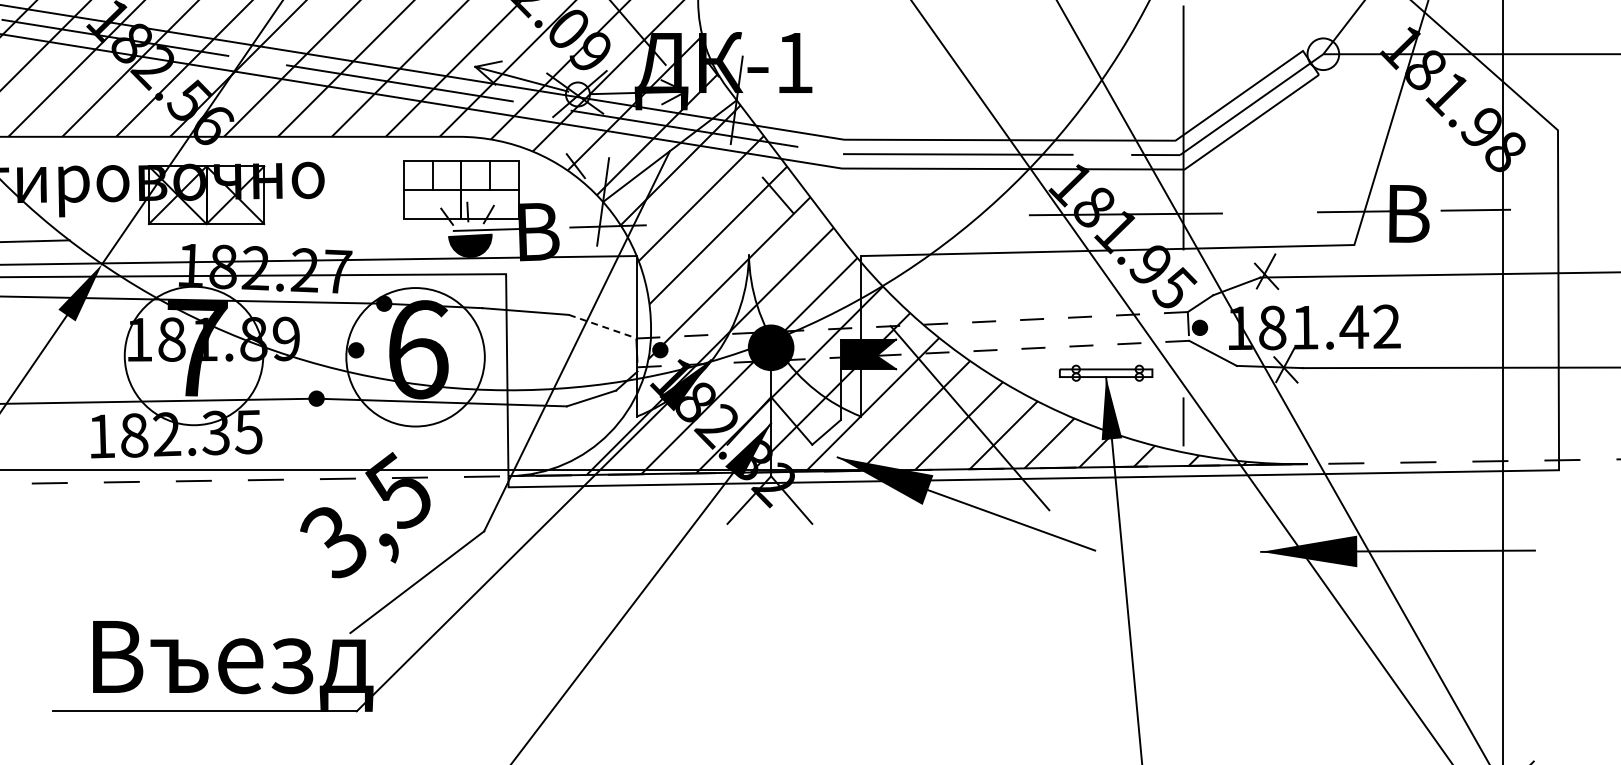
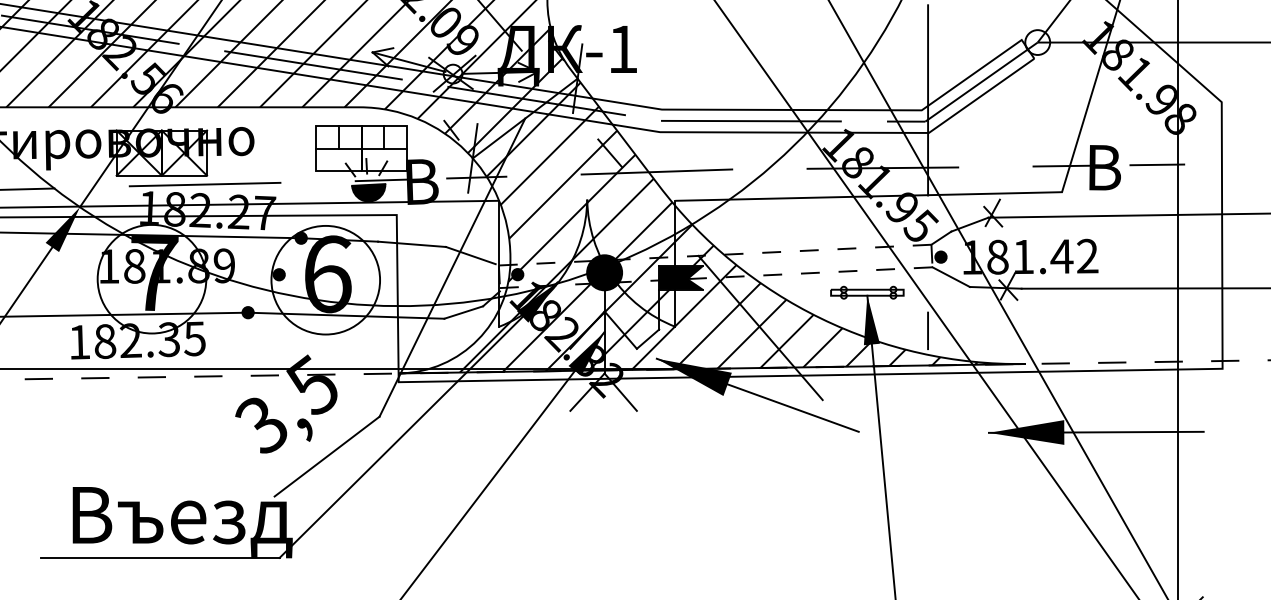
line: (837, 219) -> (656, 172), added
line: (261, 235) -> (204, 184), added
line: (601, 326) -> (471, 256), dashed -> solid

